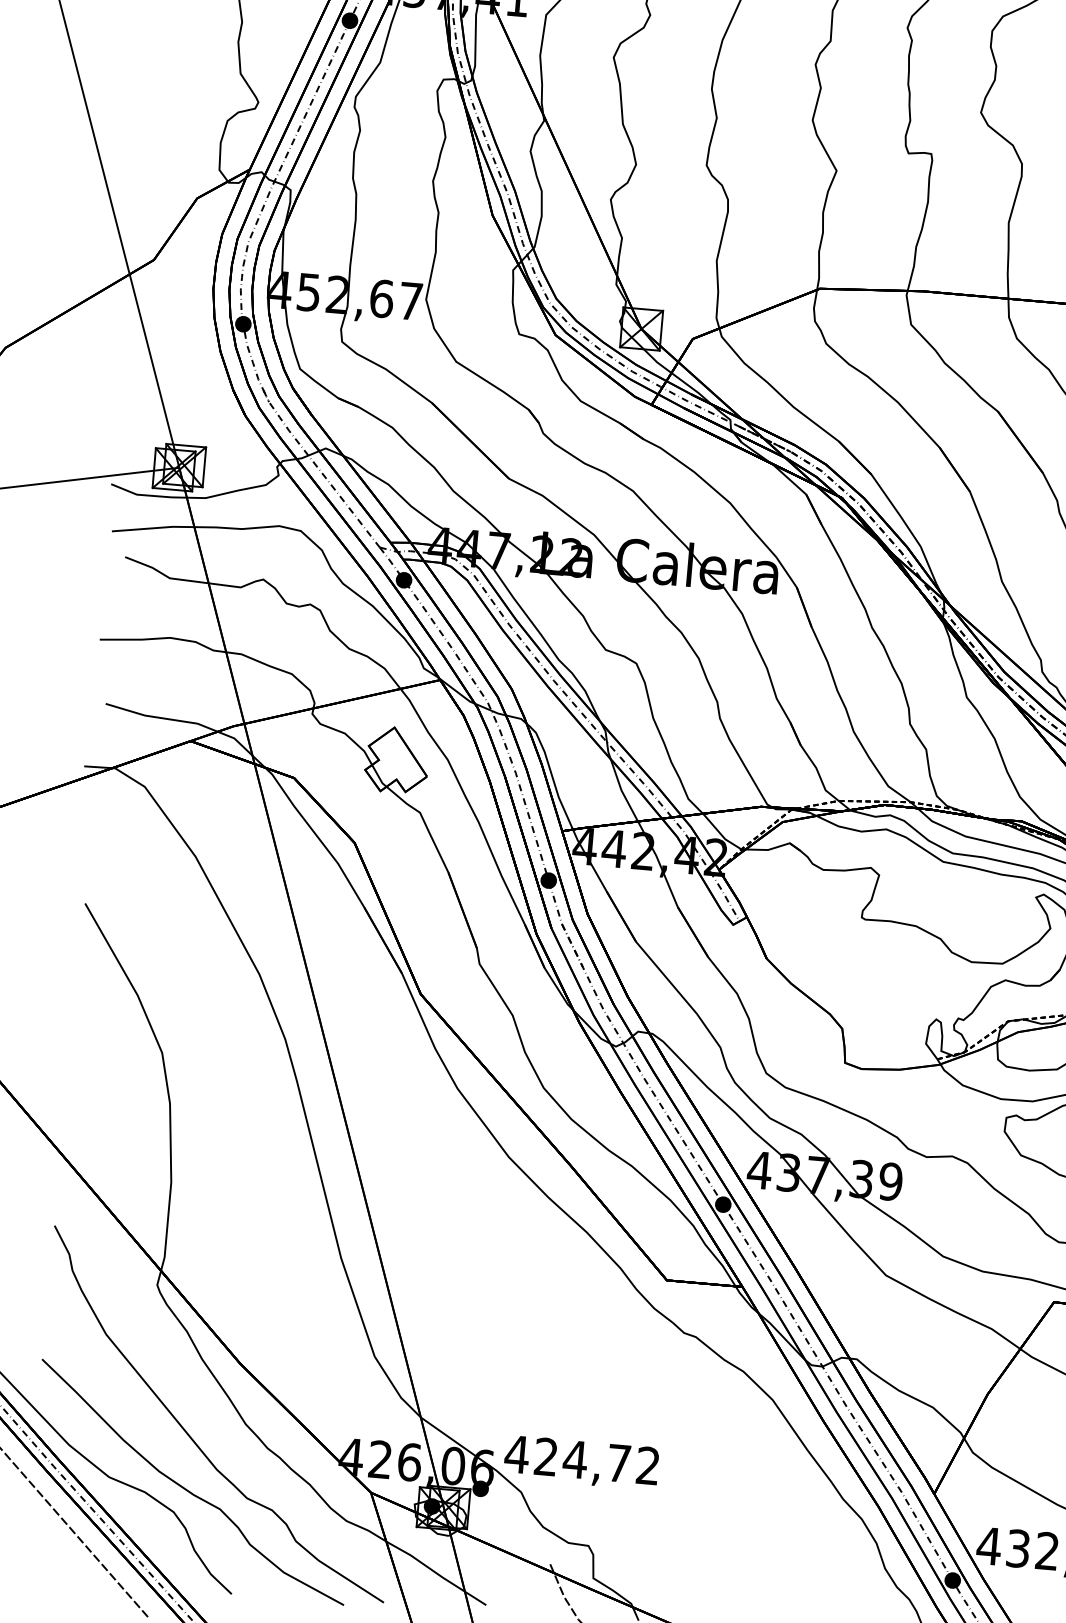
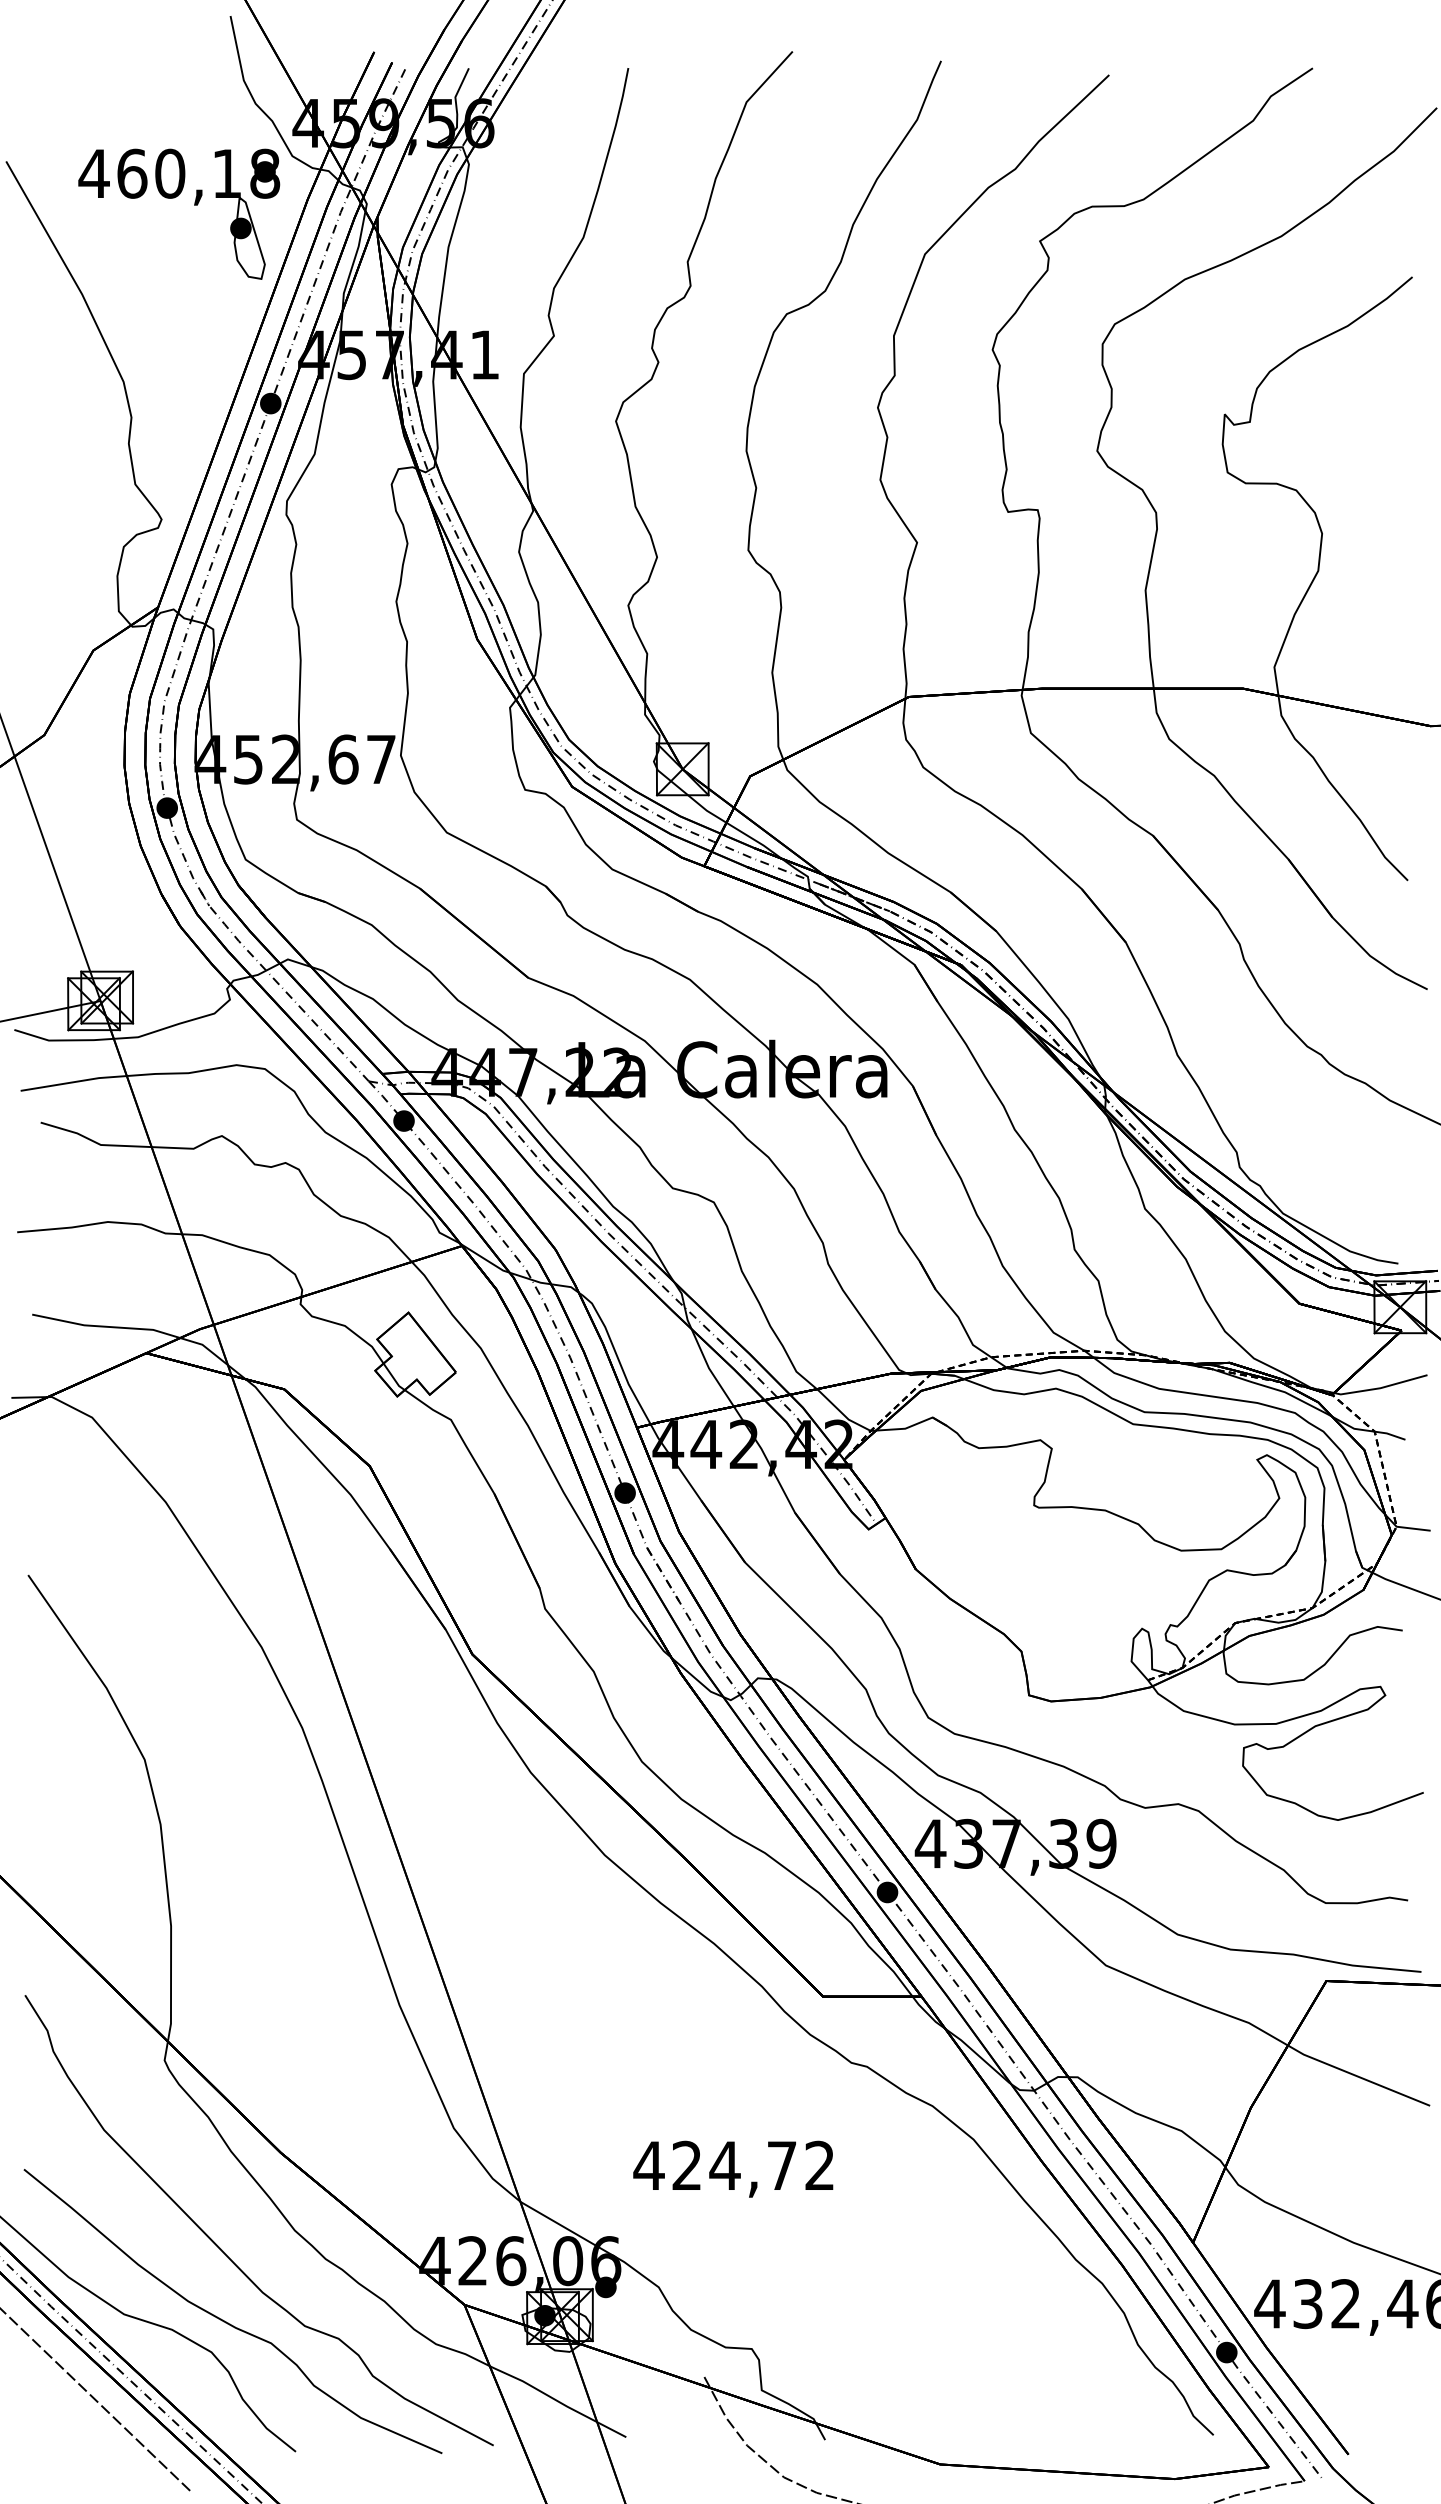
text: (581, 1462) -> (733, 2168), moved

